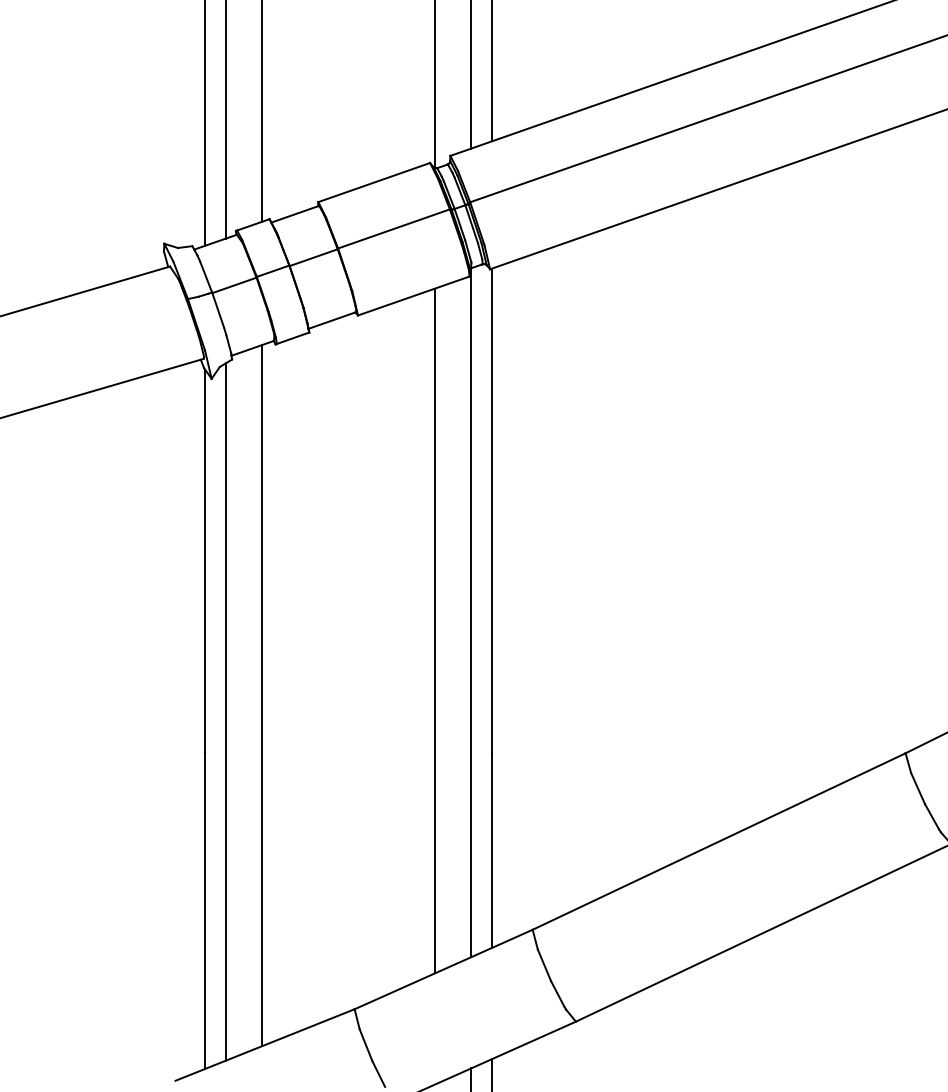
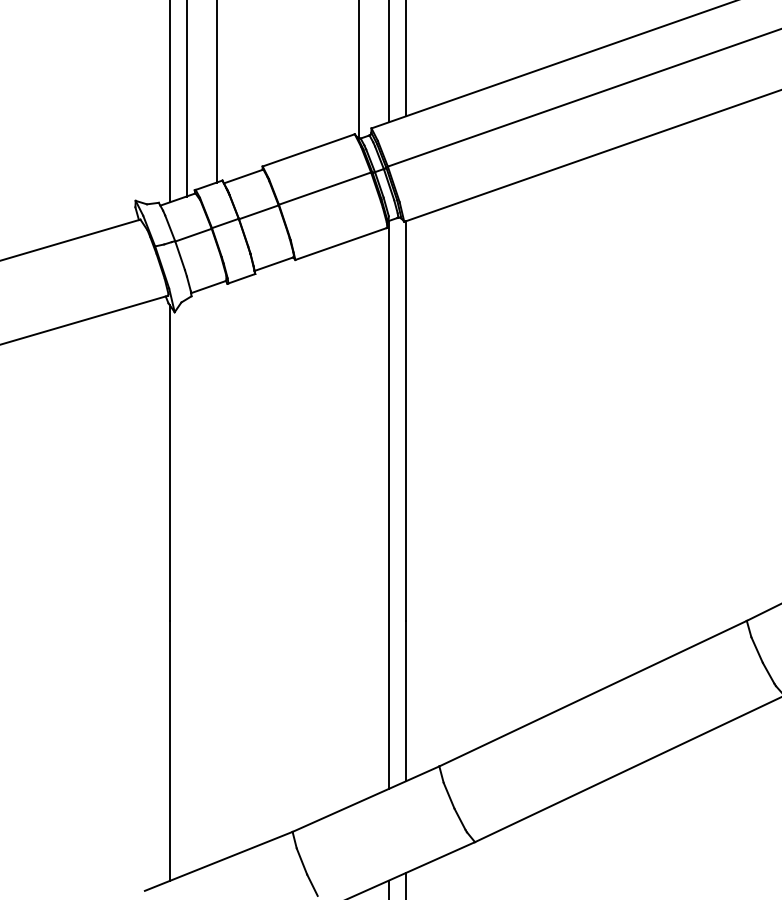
line: (434, 630) -> (358, 519), removed
line: (262, 695) -> (216, 573), removed
line: (225, 711) -> (186, 586), removed

